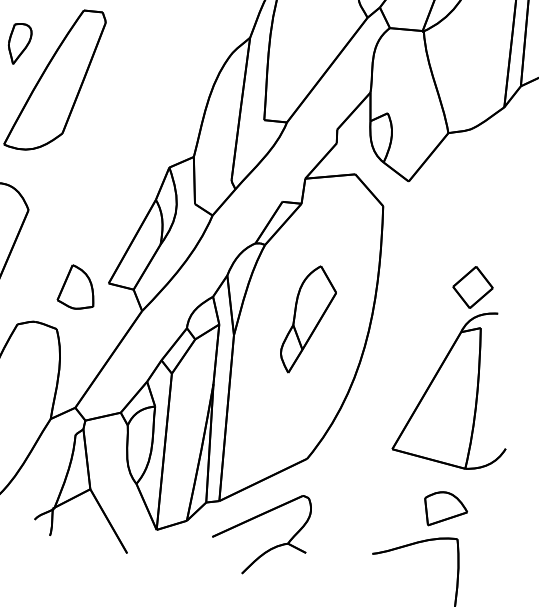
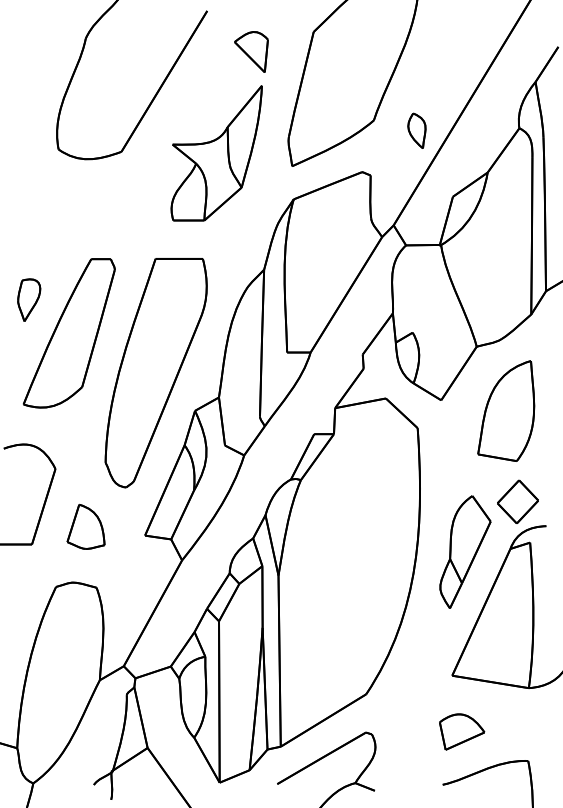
part: (134, 127) -> (155, 373), added
part: (470, 197) -> (506, 410), added
part: (76, 286) -> (85, 526), moved
part: (308, 319) -> (465, 551), moved
part: (446, 509) -> (462, 731), moved

